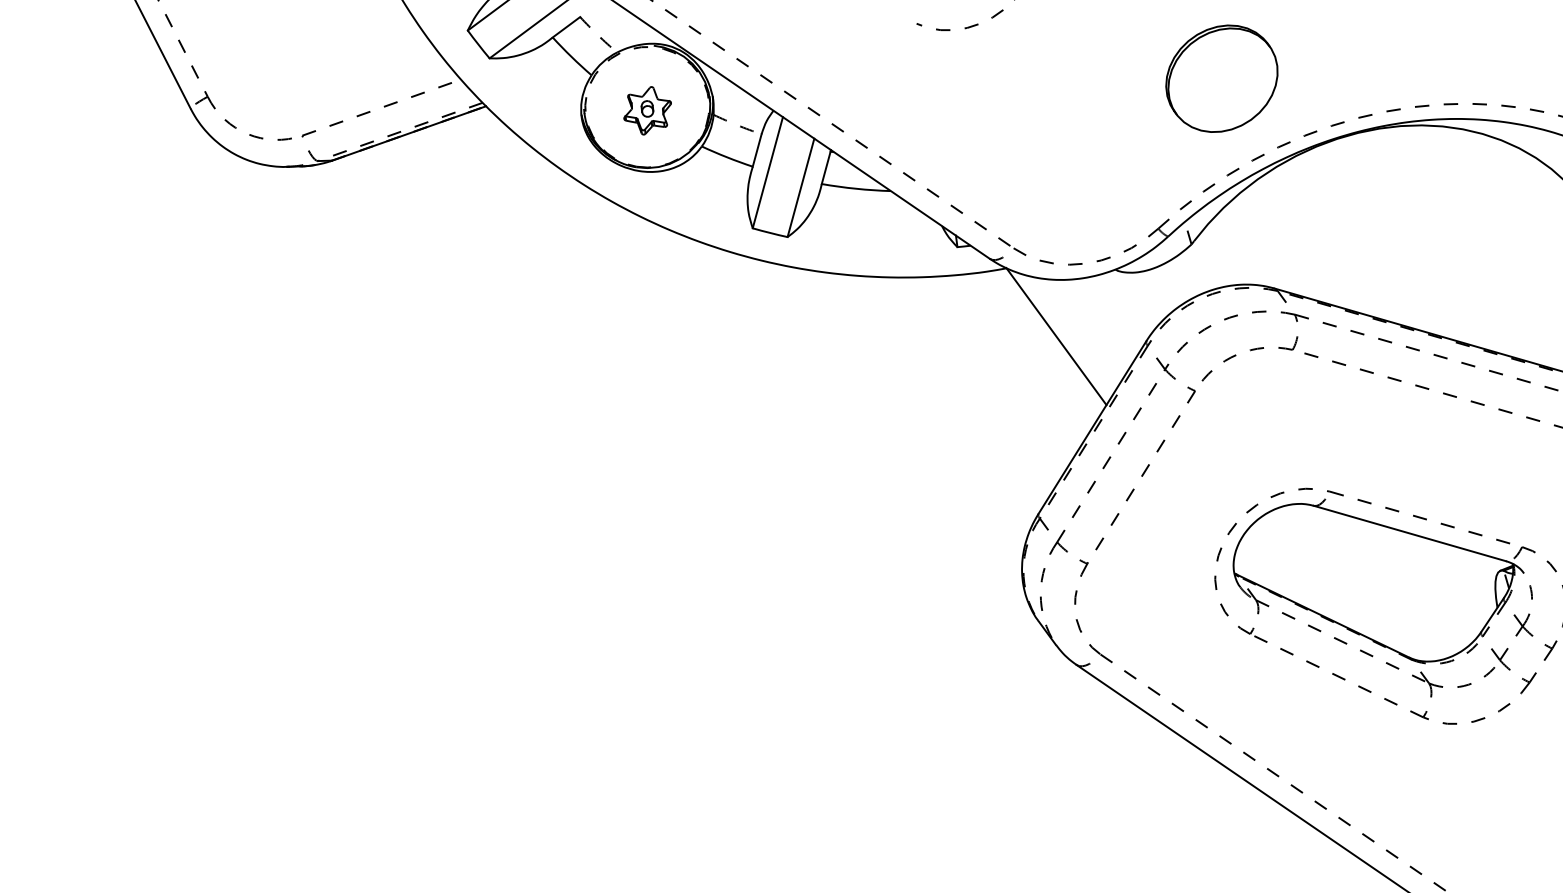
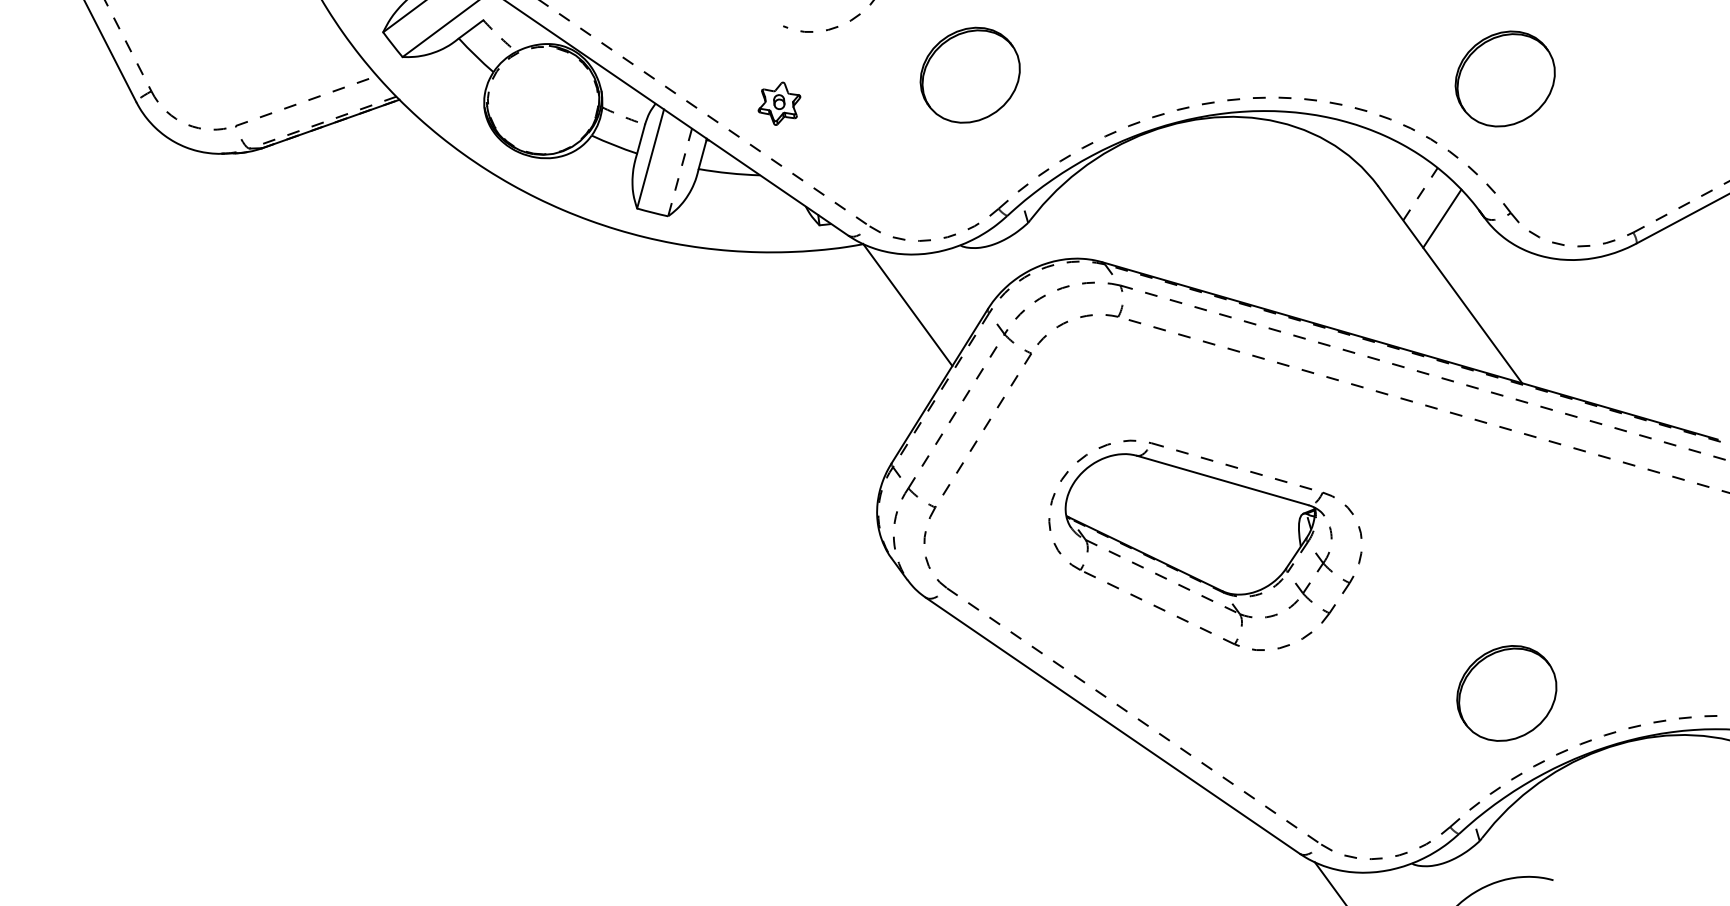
part: (1221, 77) -> (969, 74), moved
part: (647, 110) -> (779, 103), moved
line: (800, 187) -> (679, 172), solid -> dashed

